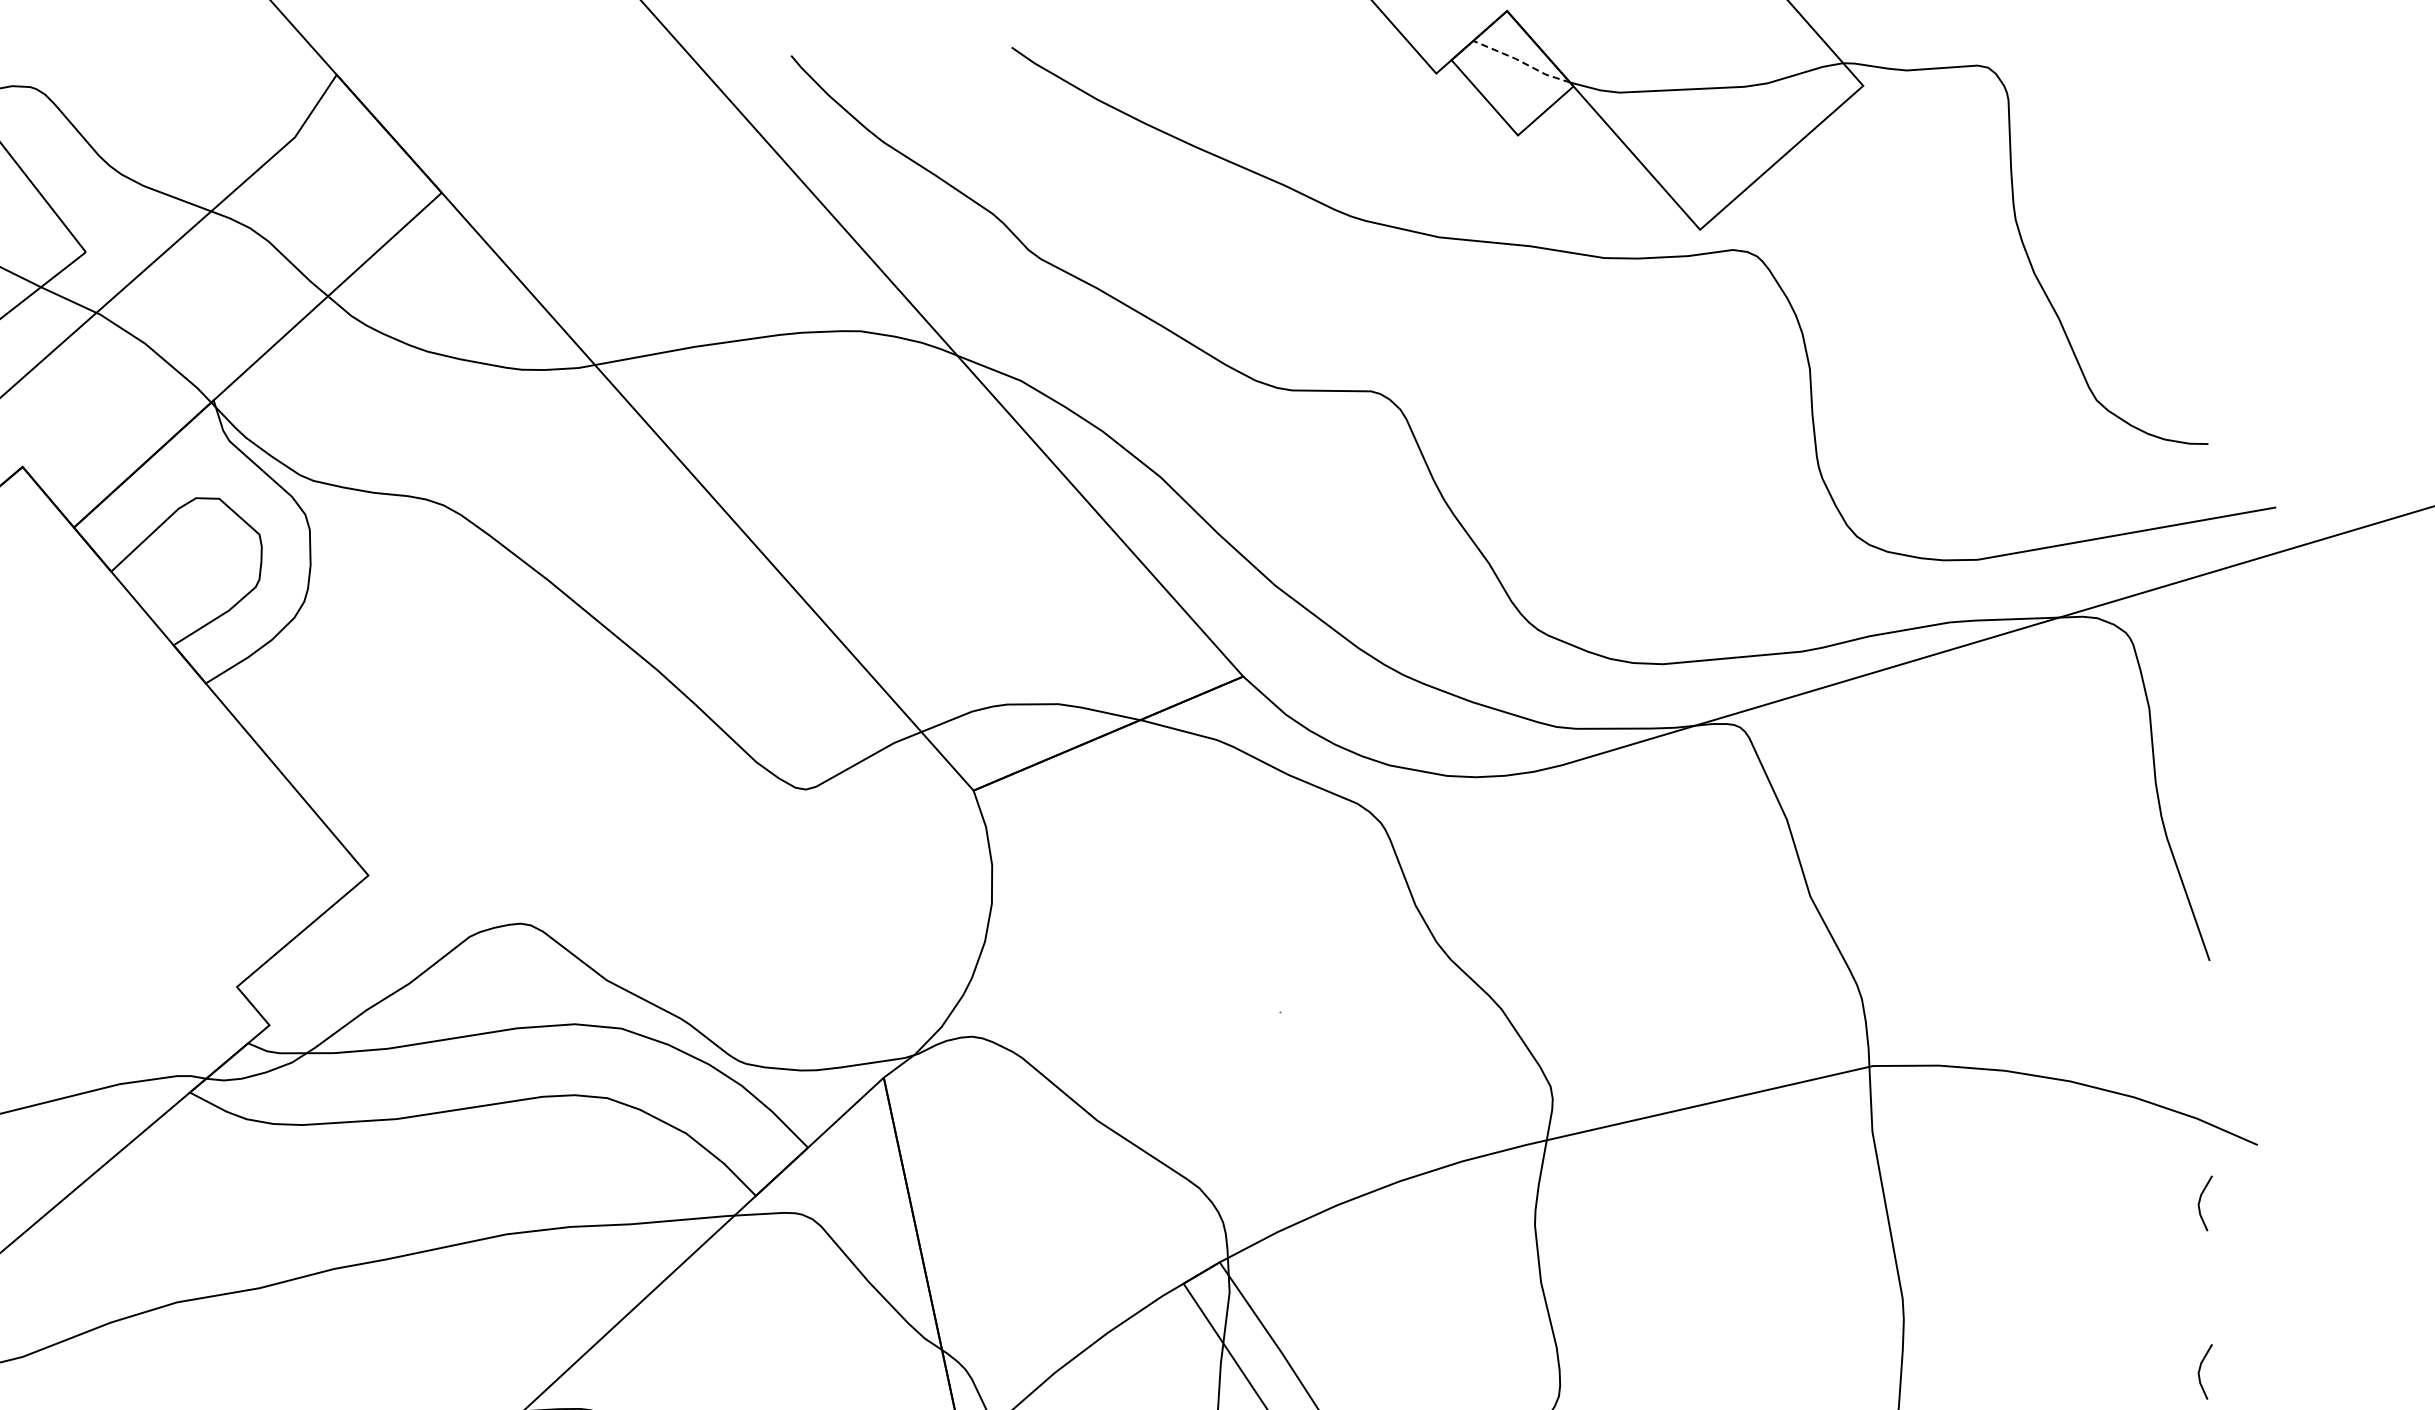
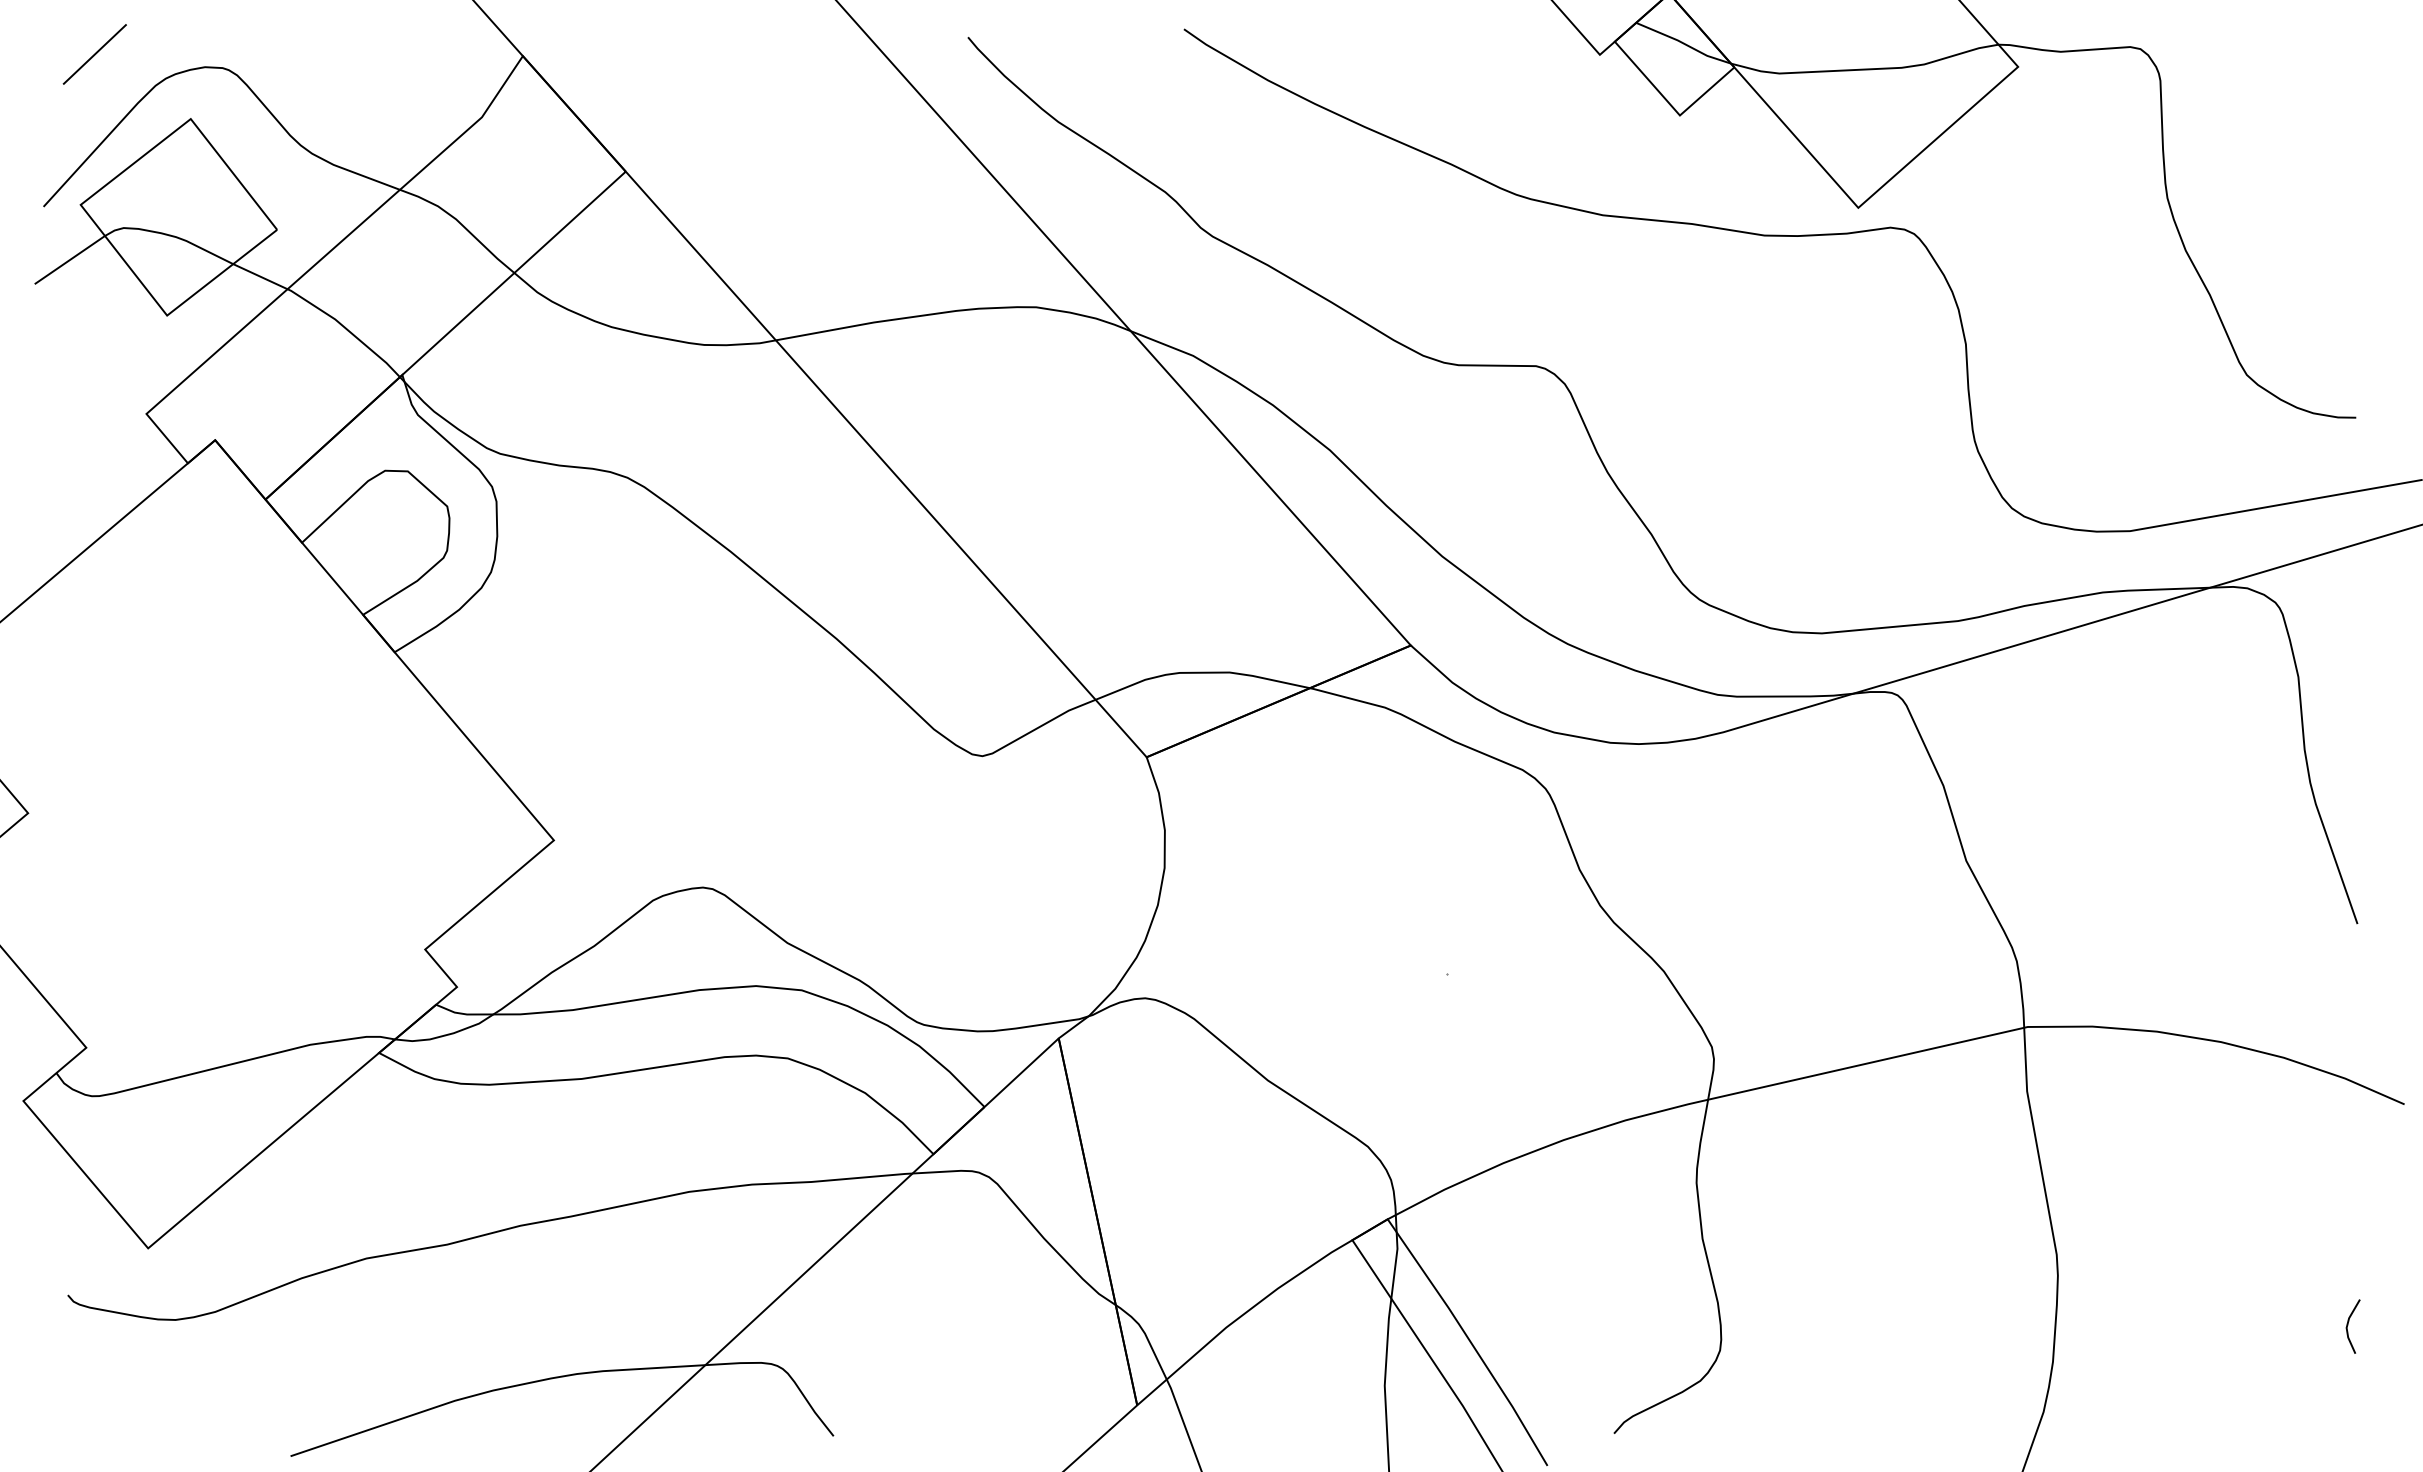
line: (1521, 61) -> (1683, 43), dashed -> solid
line: (2200, 1202) -> (2348, 1160), removed

